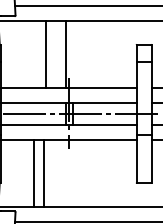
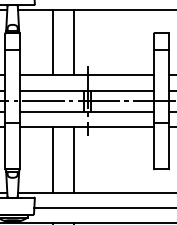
line: (45, 54) -> (52, 42), moved
line: (66, 54) -> (74, 42), moved
line: (44, 172) -> (74, 159), moved

